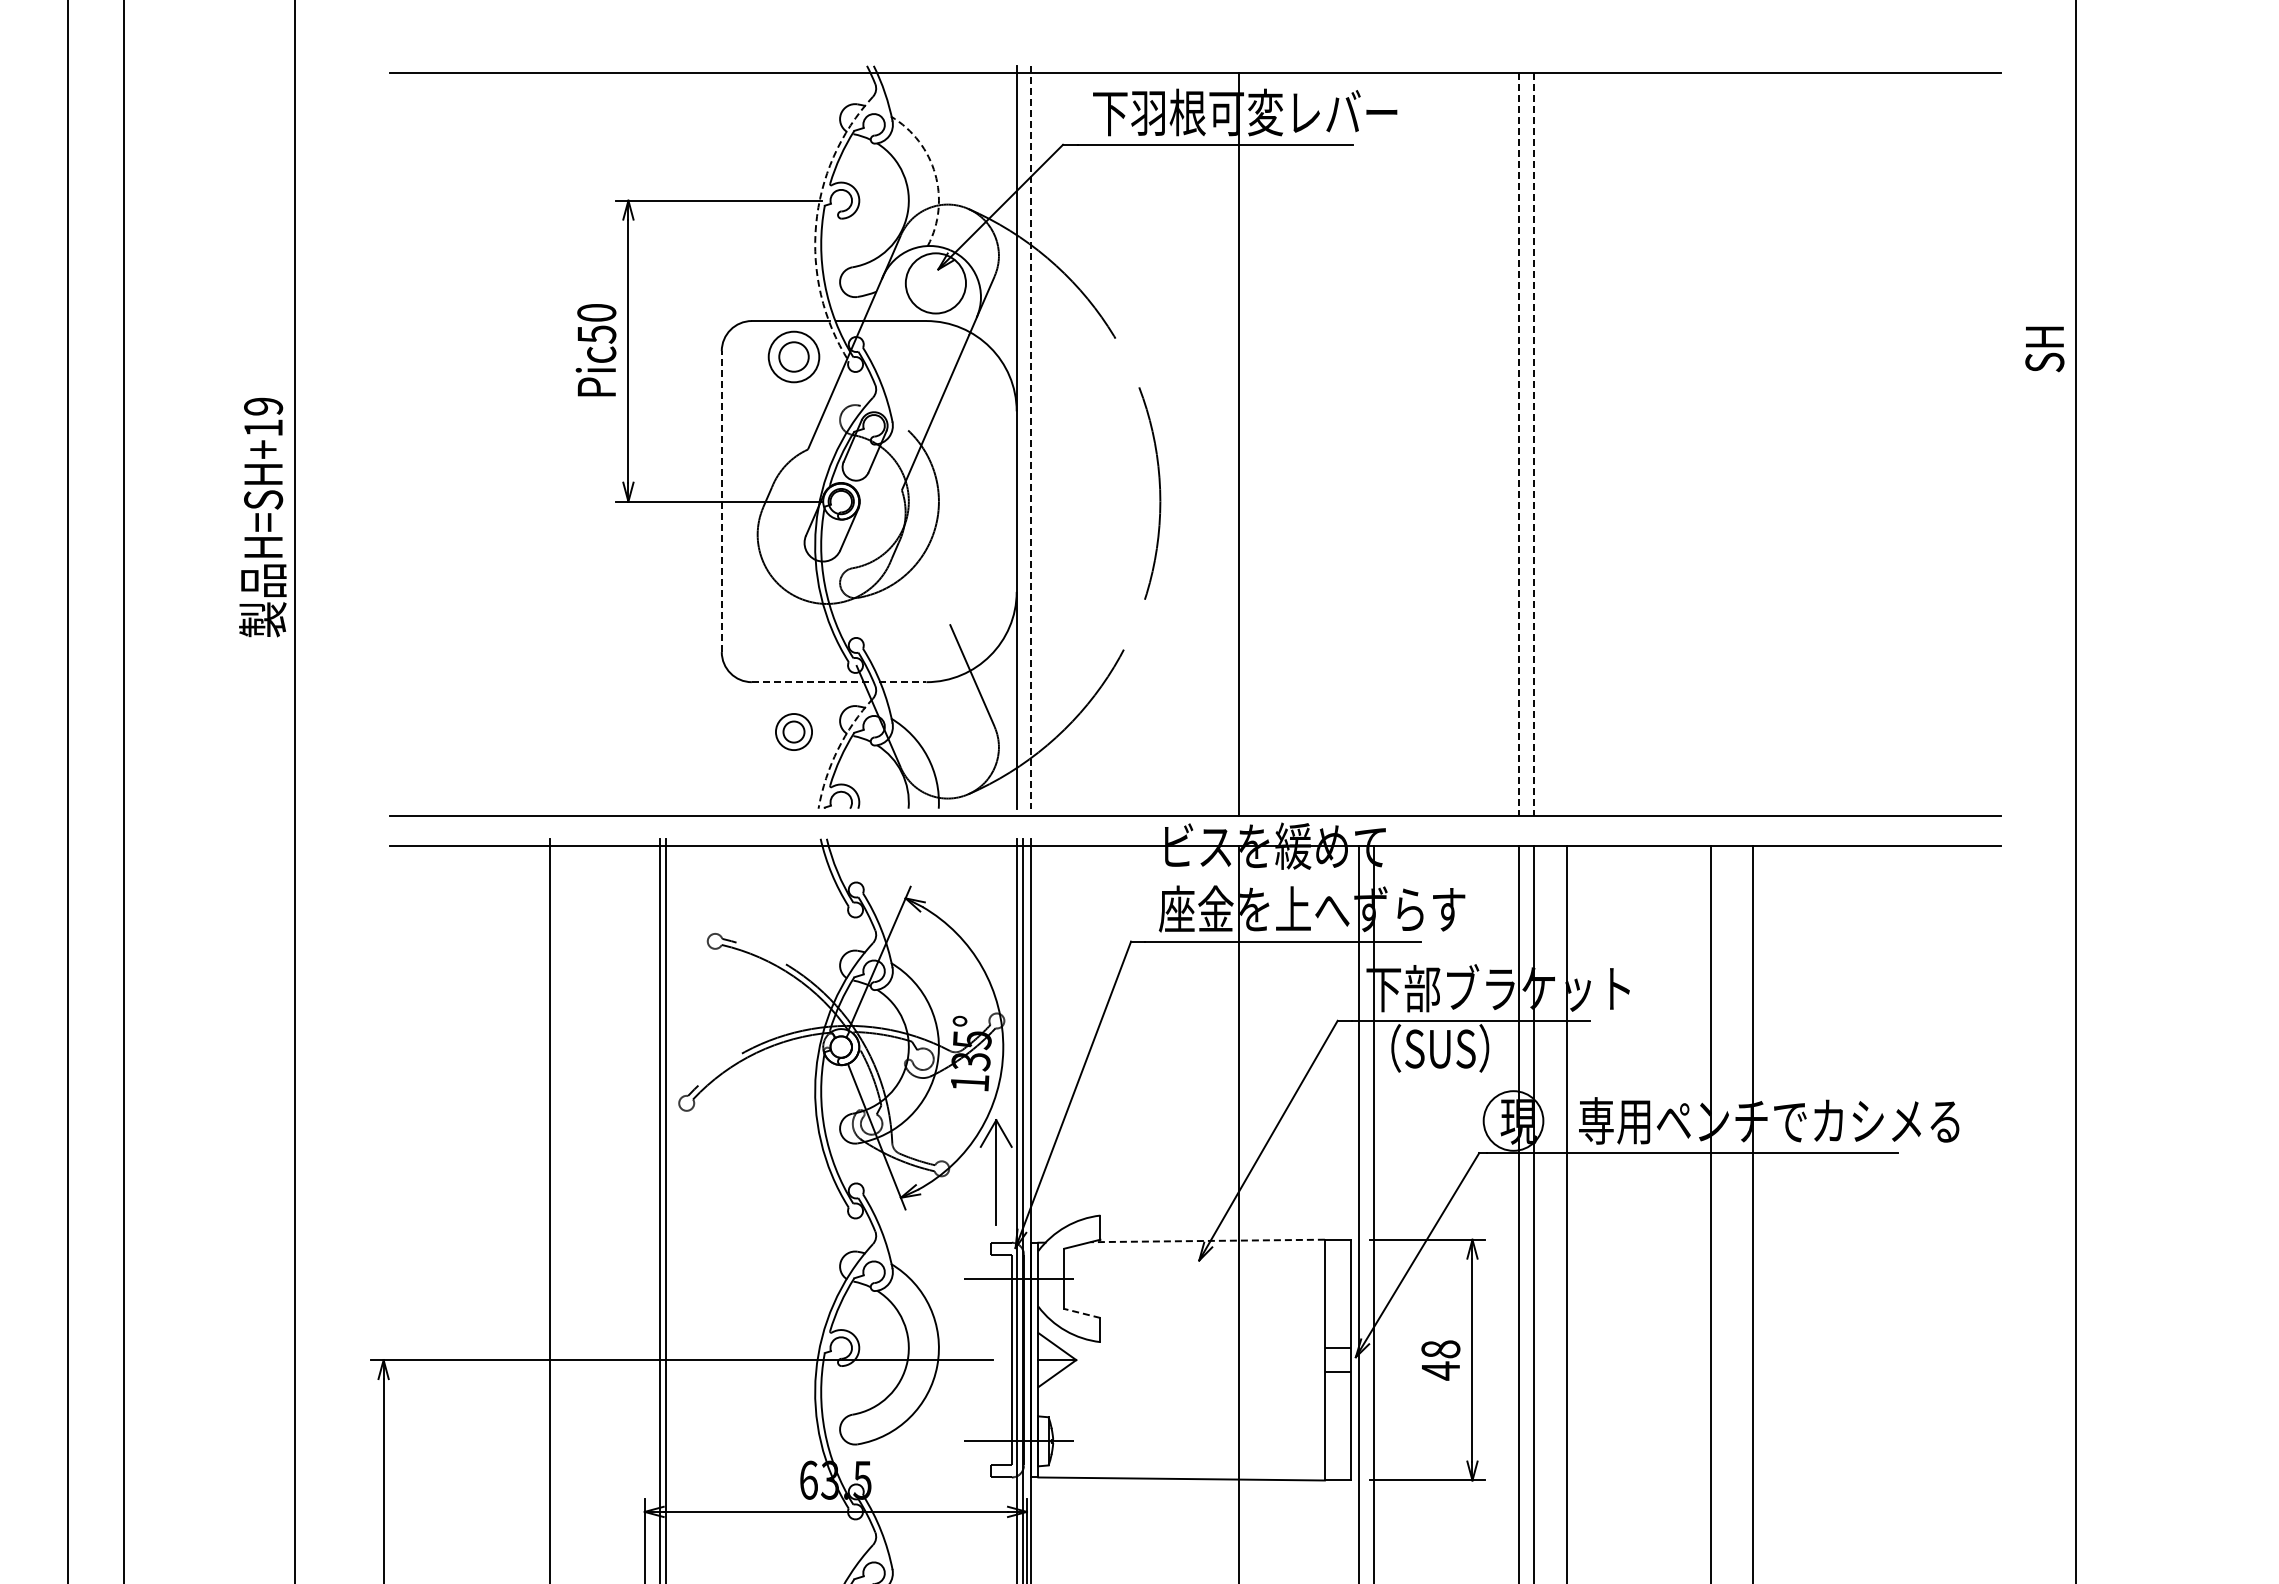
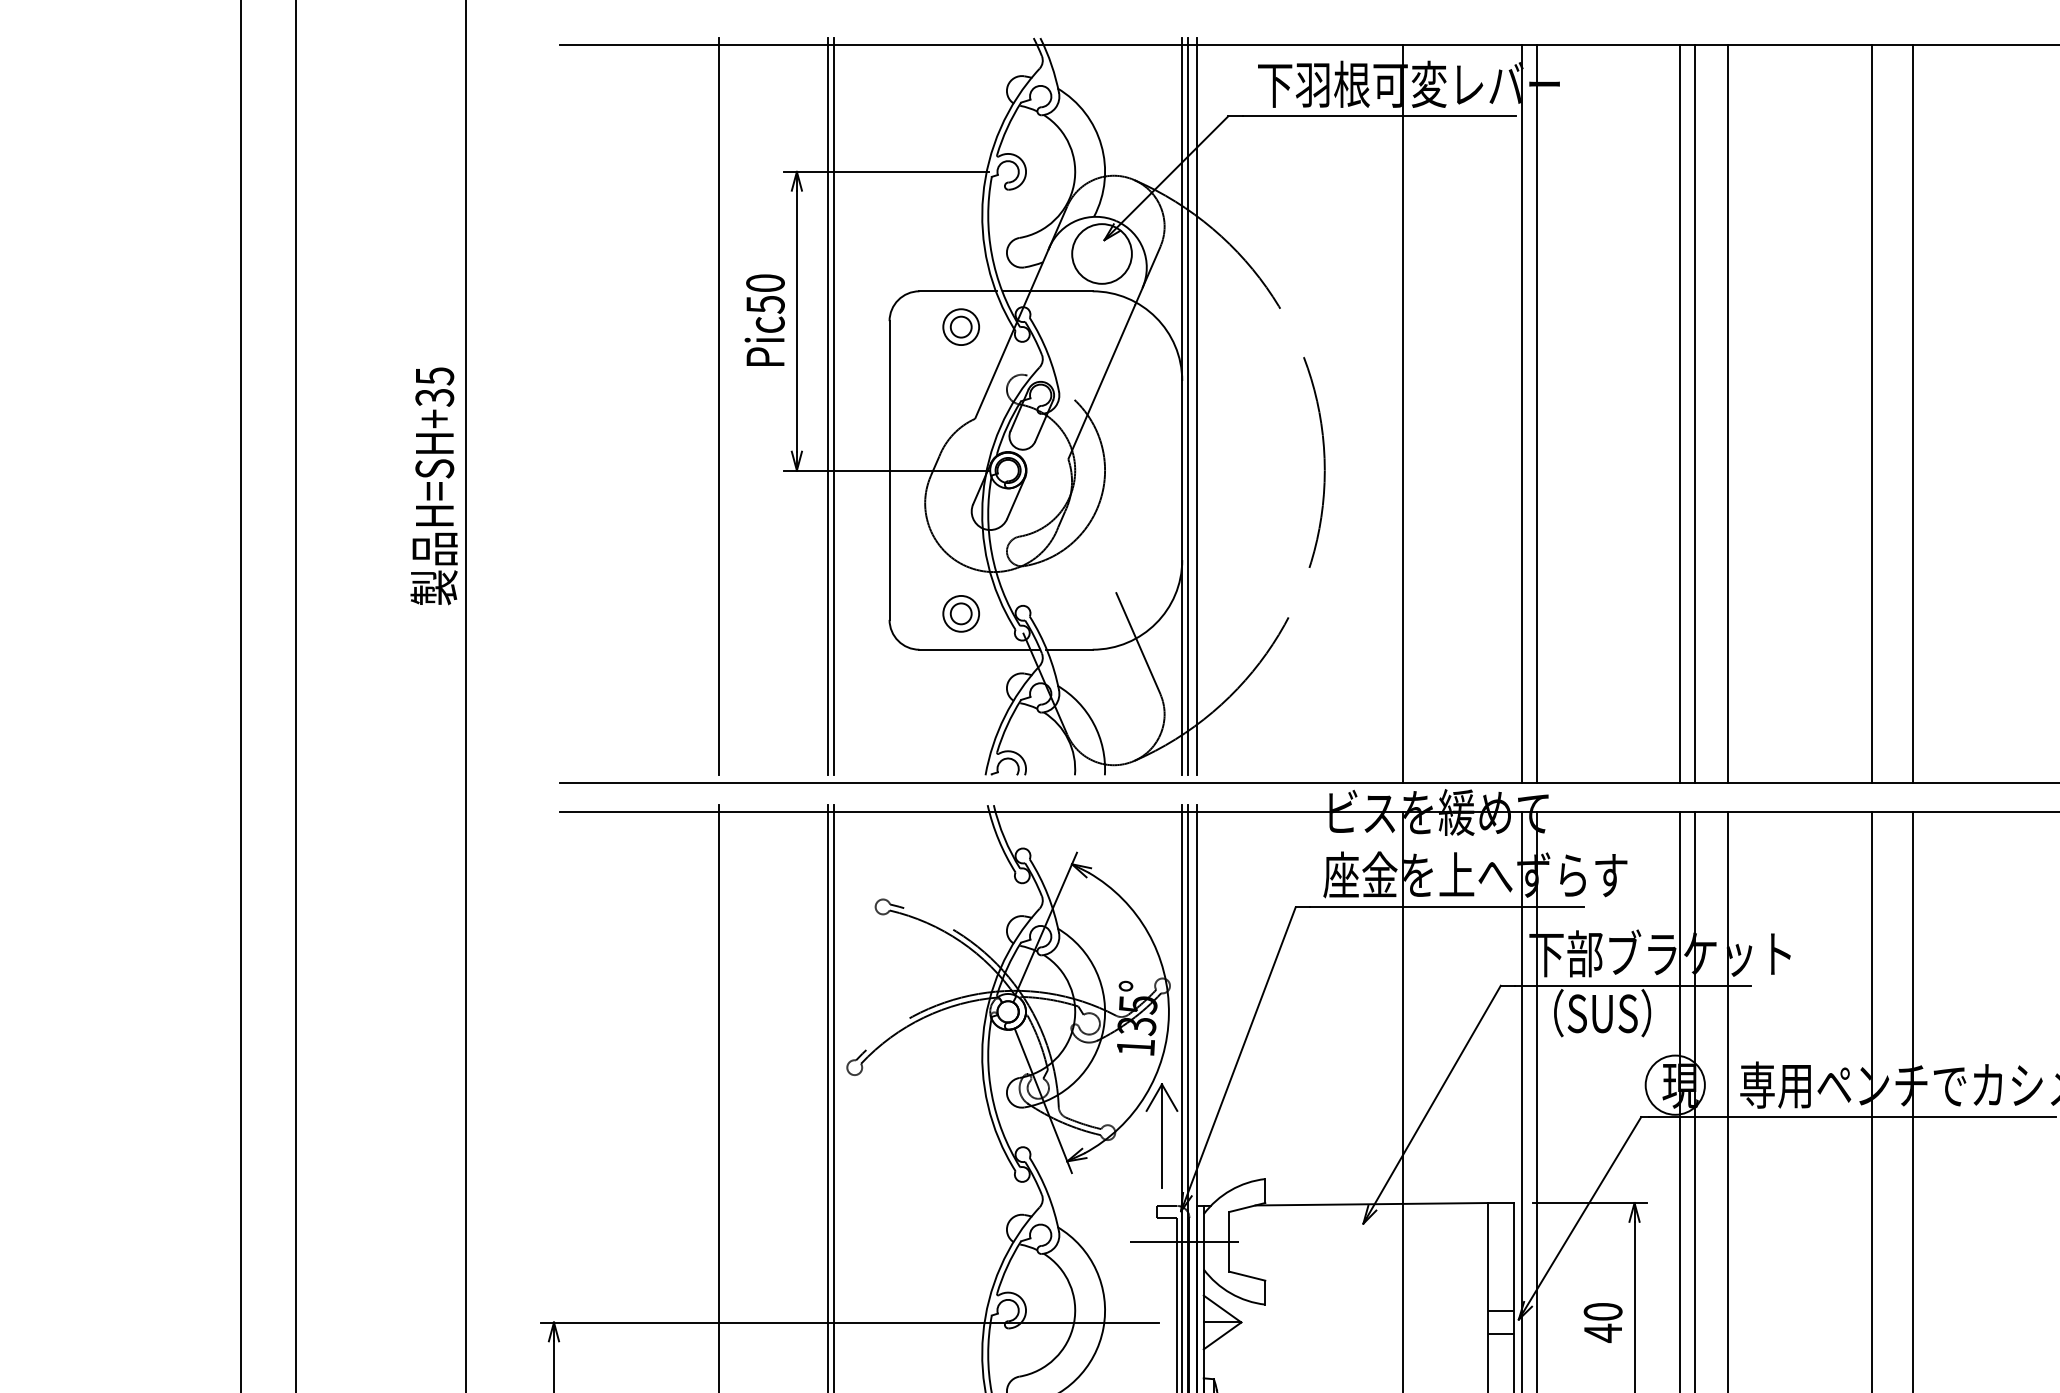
arc: (935, 173) -> (1101, 144), dashed -> solid
arc: (816, 224) -> (983, 195), dashed -> solid
part: (793, 357) -> (960, 327), size x0.71
text: (263, 417) -> (434, 387), H=SH+19 -> H=SH+35
line: (549, 436) -> (718, 405), added
line: (659, 436) -> (827, 405), added
line: (665, 436) -> (833, 405), added
line: (1022, 436) -> (1187, 405), added
line: (1031, 437) -> (1196, 406), dashed -> solid
line: (1359, 444) -> (1522, 413), added
line: (1374, 444) -> (1537, 413), added
line: (1566, 444) -> (1727, 413), added
line: (1711, 444) -> (1871, 413), added
line: (1753, 444) -> (1913, 413), added
line: (1518, 445) -> (1680, 414), dashed -> solid
line: (1533, 445) -> (1695, 414), dashed -> solid
line: (721, 501) -> (889, 470), dashed -> solid
line: (812, 682) -> (979, 650), dashed -> solid
line: (903, 682) -> (1069, 650), dashed -> solid
part: (793, 731) -> (960, 613), moved
arc: (837, 749) -> (1004, 716), dashed -> solid
line: (1207, 1240) -> (1371, 1203), dashed -> solid
line: (1082, 1313) -> (1247, 1276), dashed -> solid
text: (1440, 1349) -> (1602, 1311), 48 -> 40

